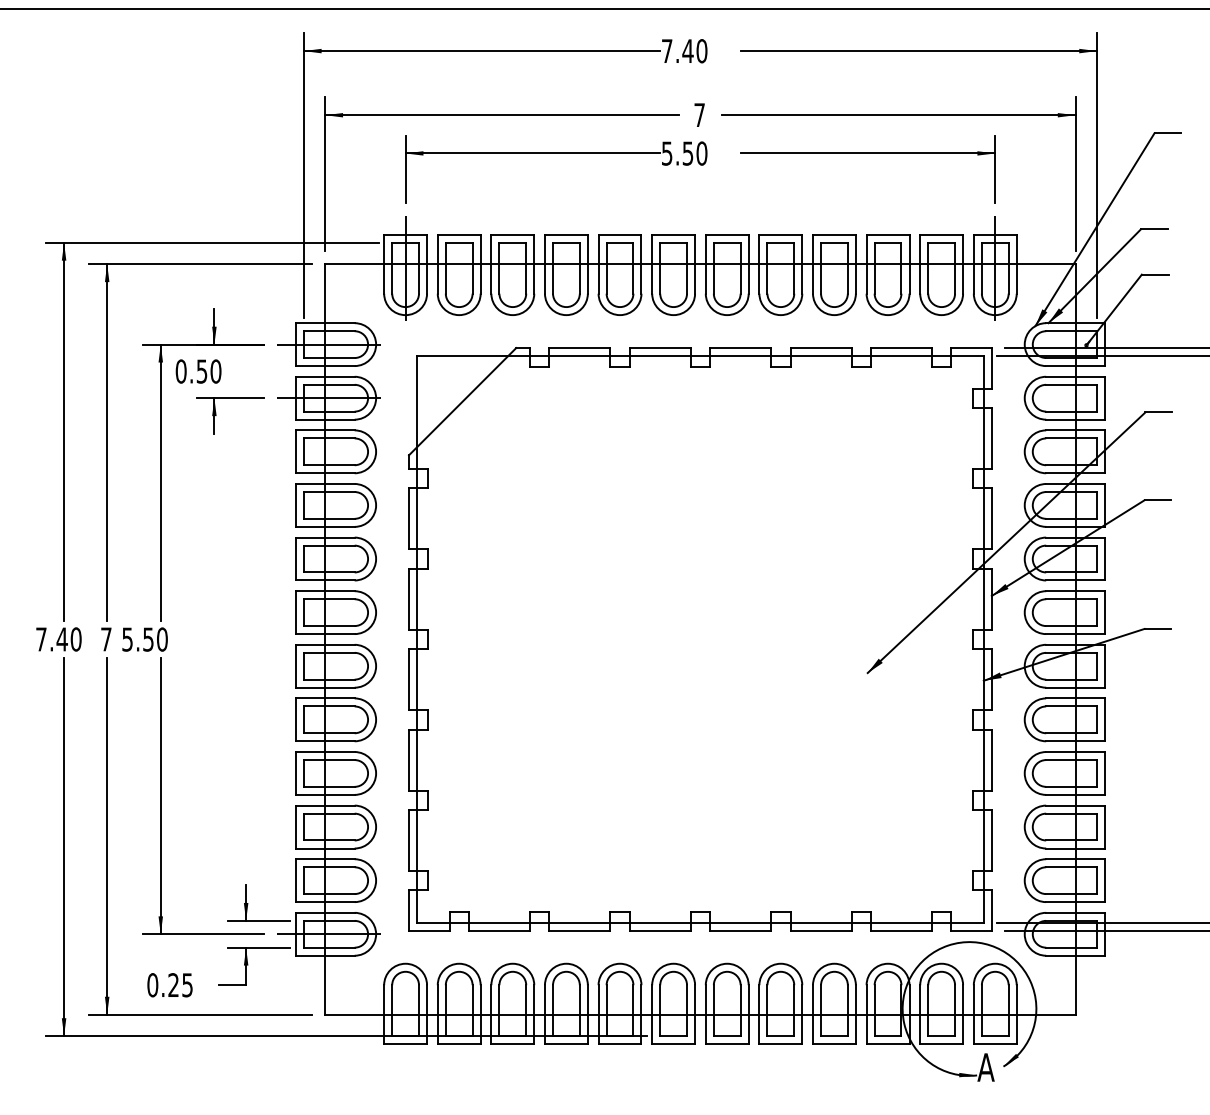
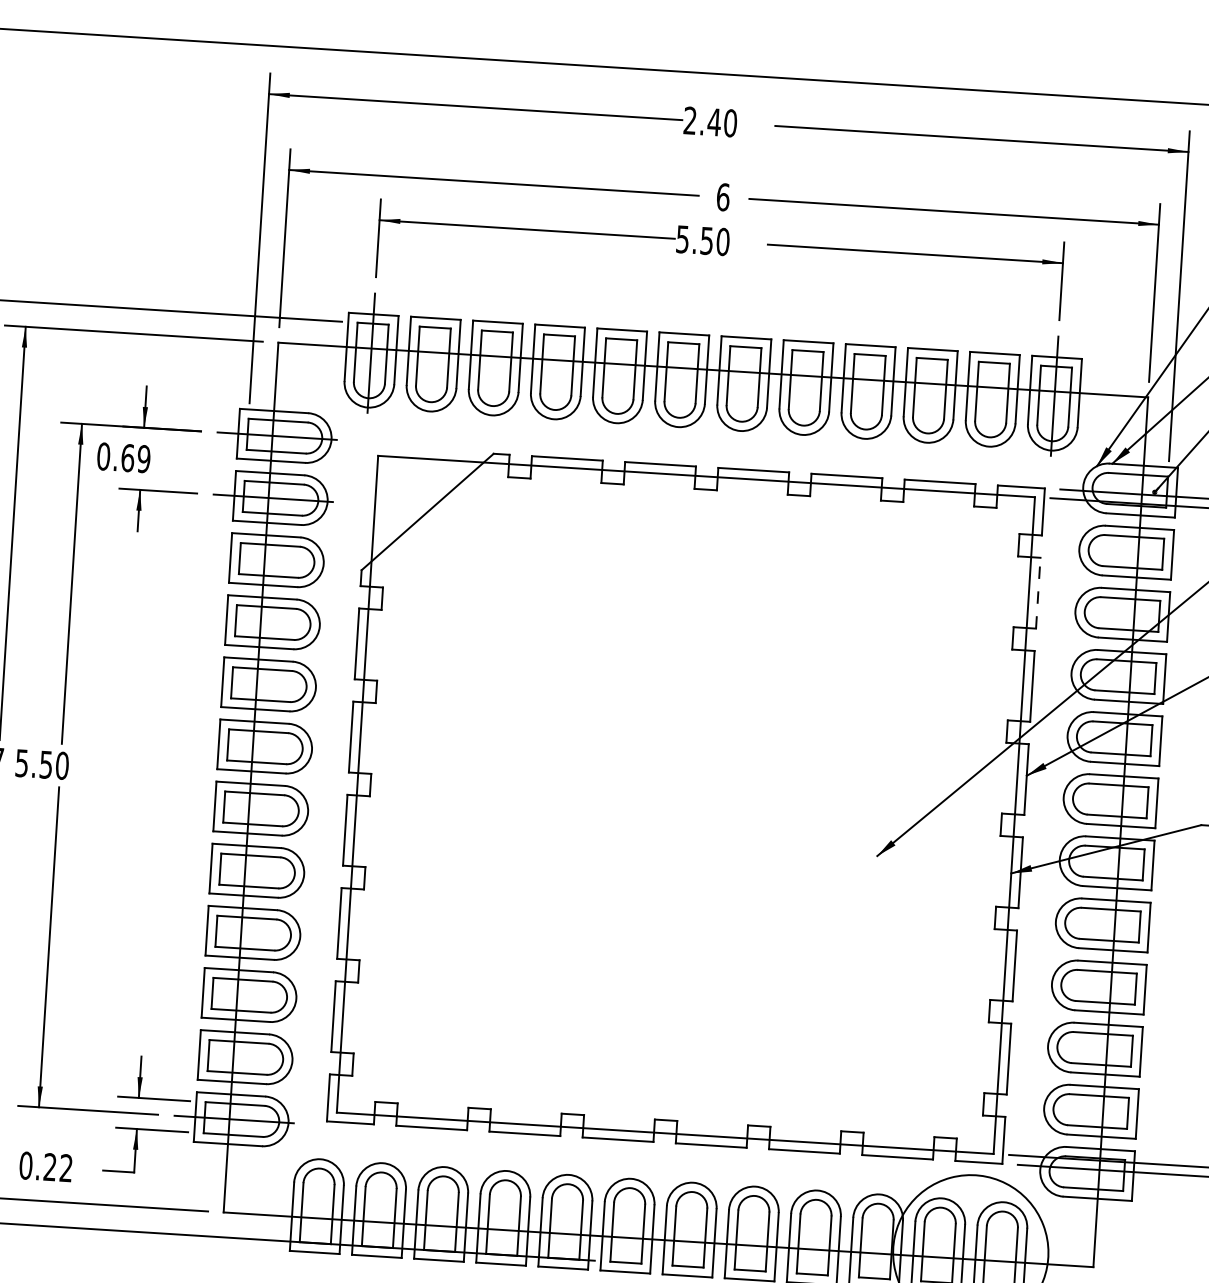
text: (666, 50) -> (689, 119), 7.40 -> 2.40
text: (699, 115) -> (723, 197), 7 -> 6
text: (208, 371) -> (135, 458), 0.50 -> 0.69
line: (991, 438) -> (1037, 593), solid -> dashed
text: (187, 985) -> (66, 1168), 0.25 -> 0.22

